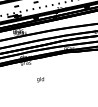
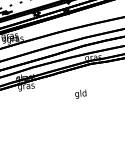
text: (40, 79) -> (80, 94), moved

